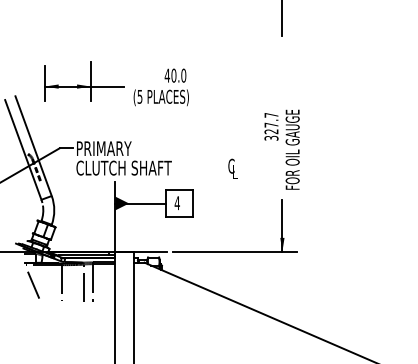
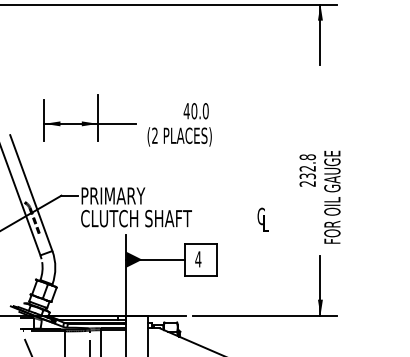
text: (139, 96) -> (154, 135), (5 -> (2
text: (271, 126) -> (307, 170), 327.7 -> 232.8

